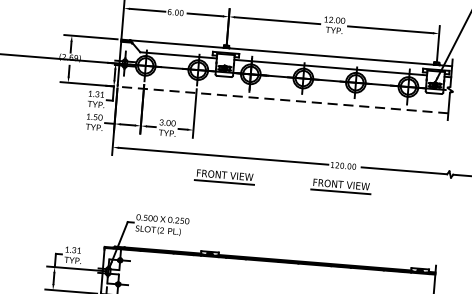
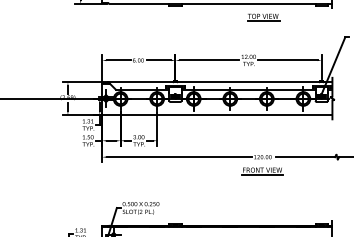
line: (281, 99) -> (216, 114), dashed -> solid
part: (224, 177) -> (181, 171), removed

